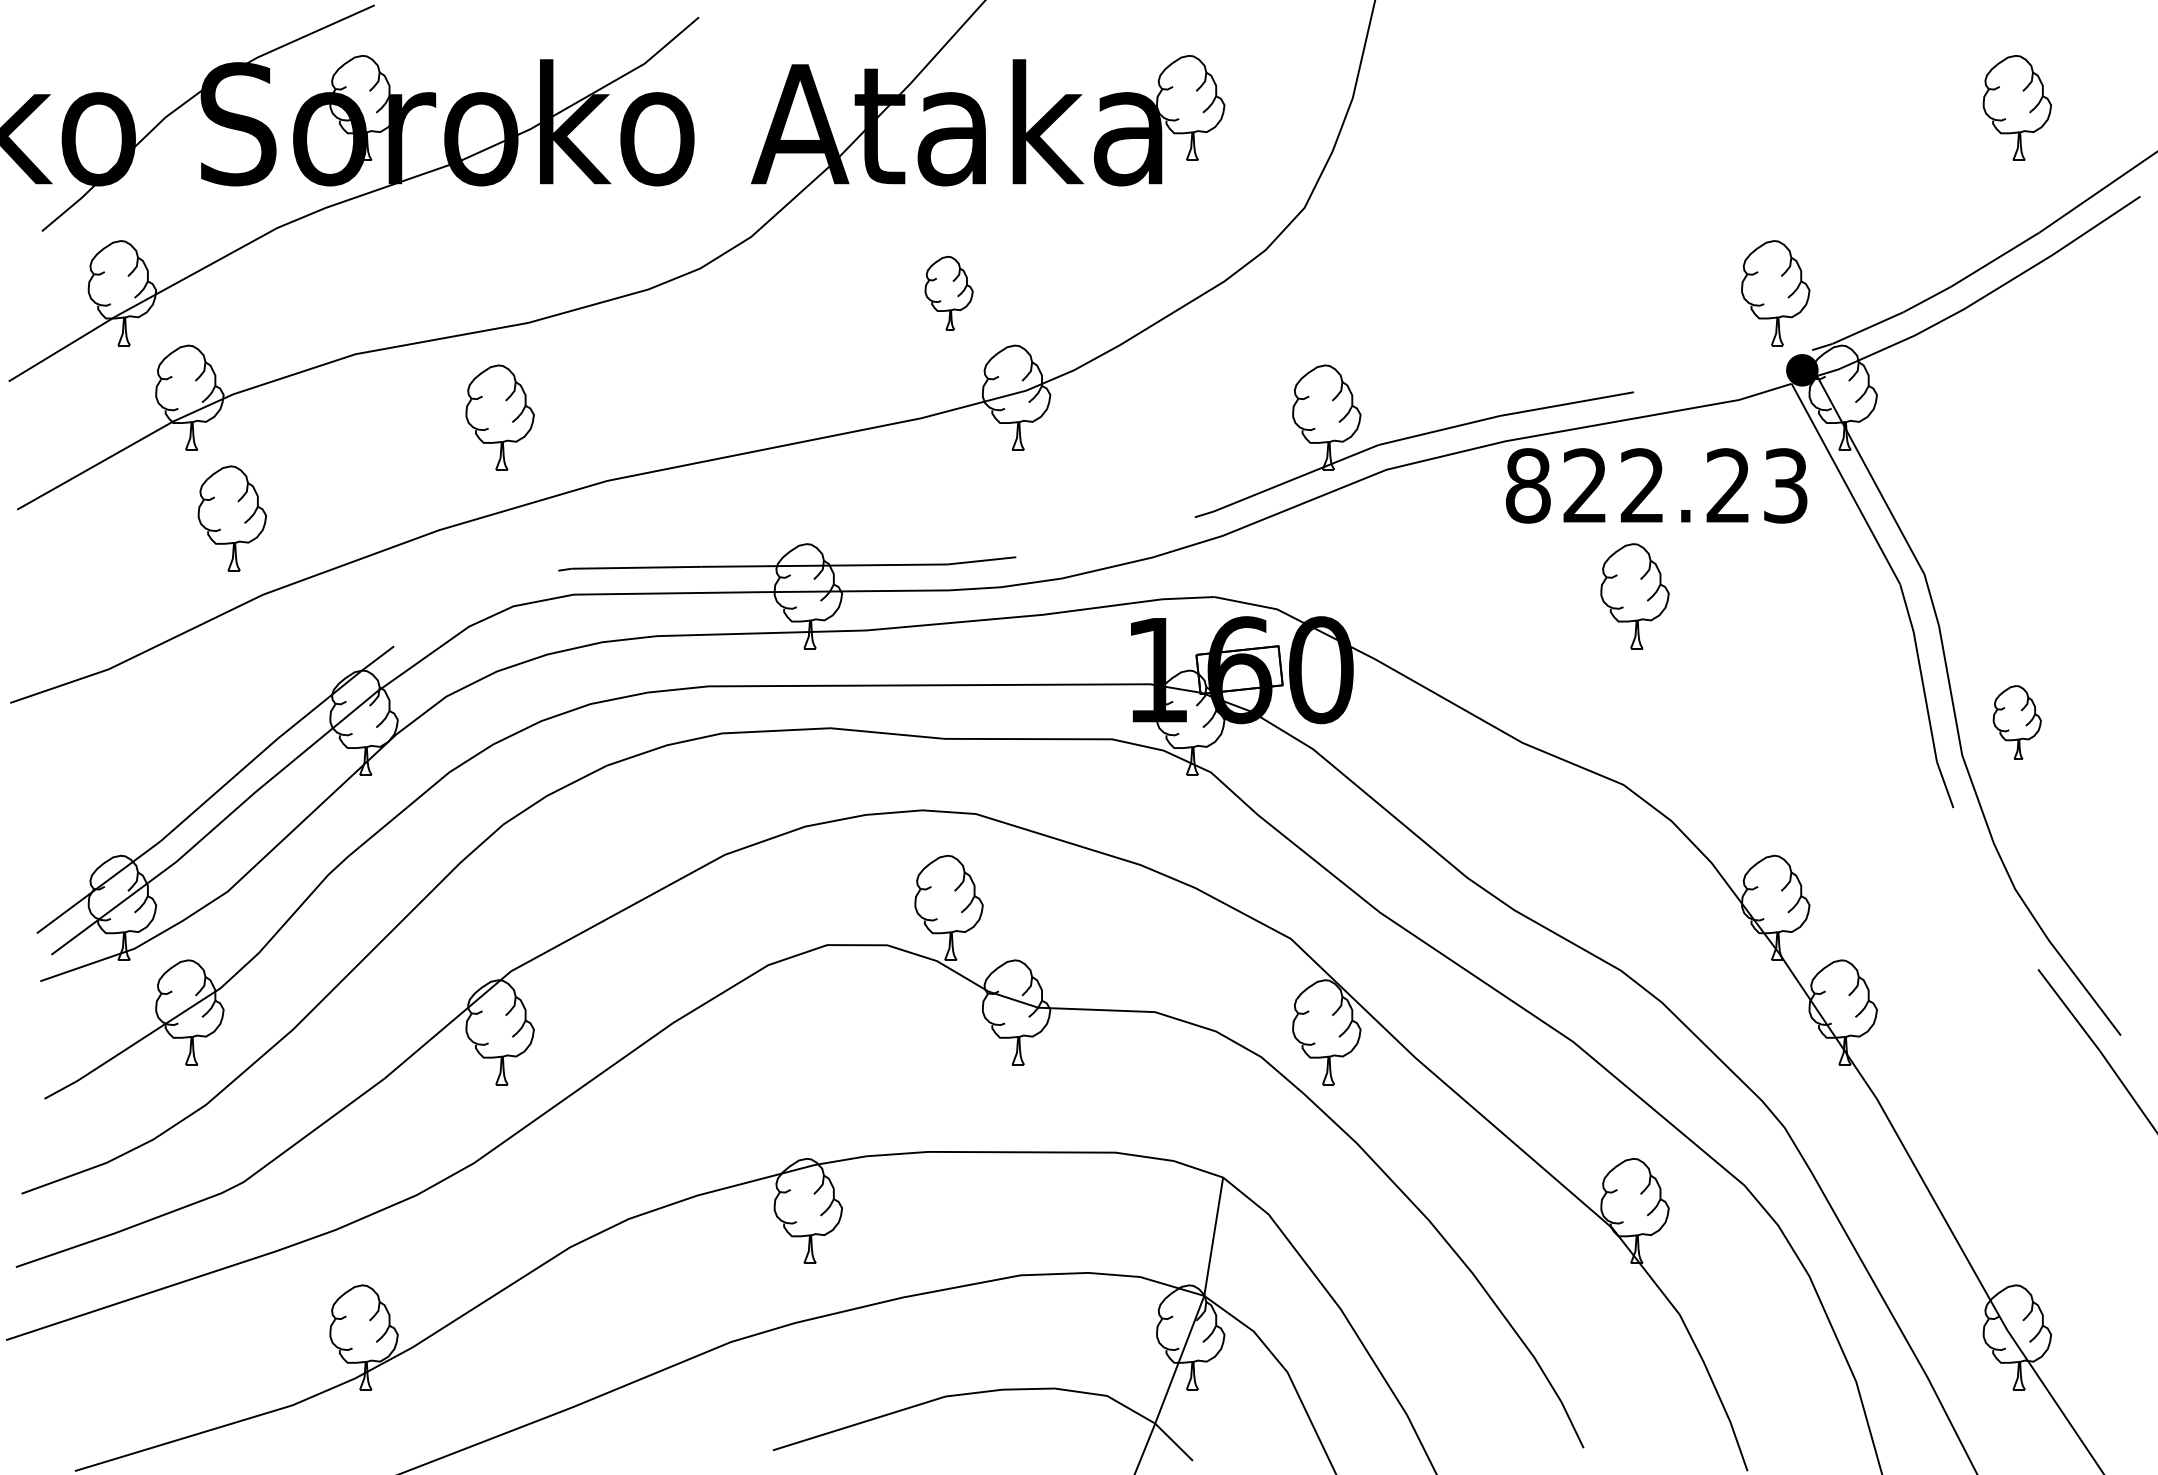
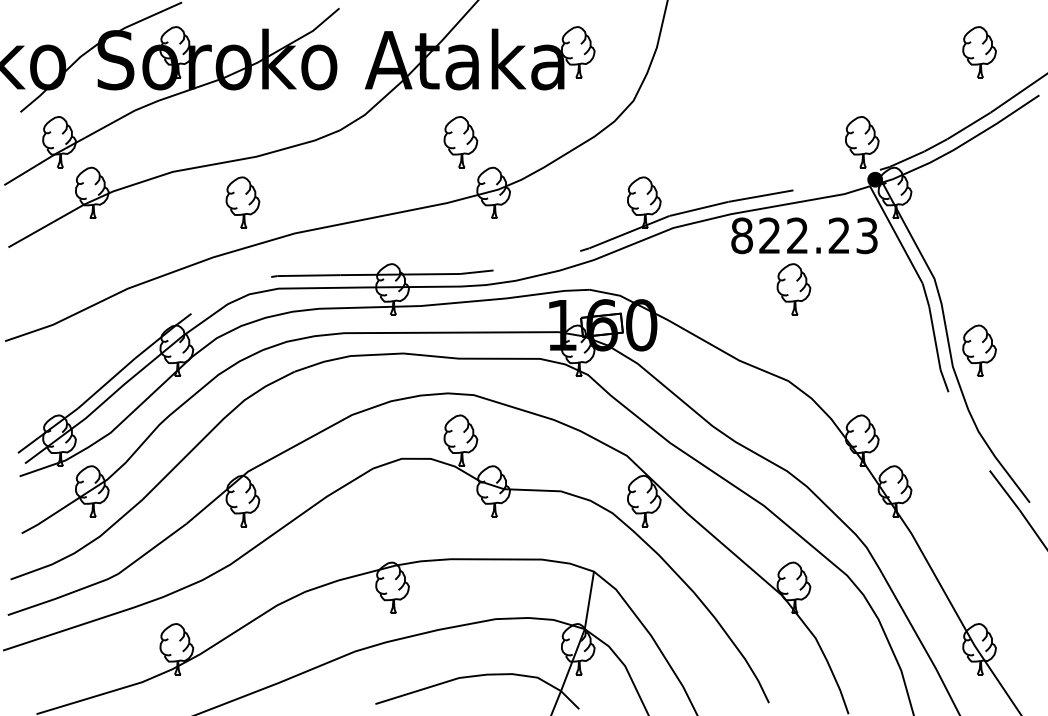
part: (948, 293) -> (460, 142), size x1.43
part: (231, 518) -> (112, 251), removed
part: (2017, 722) -> (979, 350), size x1.43

